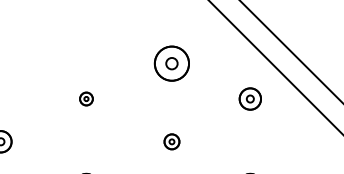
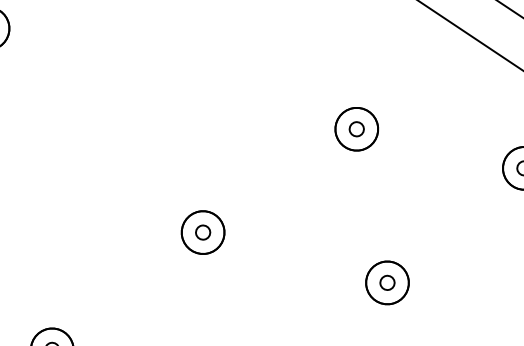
part: (171, 62) -> (355, 127), size x0.62
part: (86, 98) -> (202, 231), size x1.67
part: (171, 141) -> (386, 282), size x1.43

